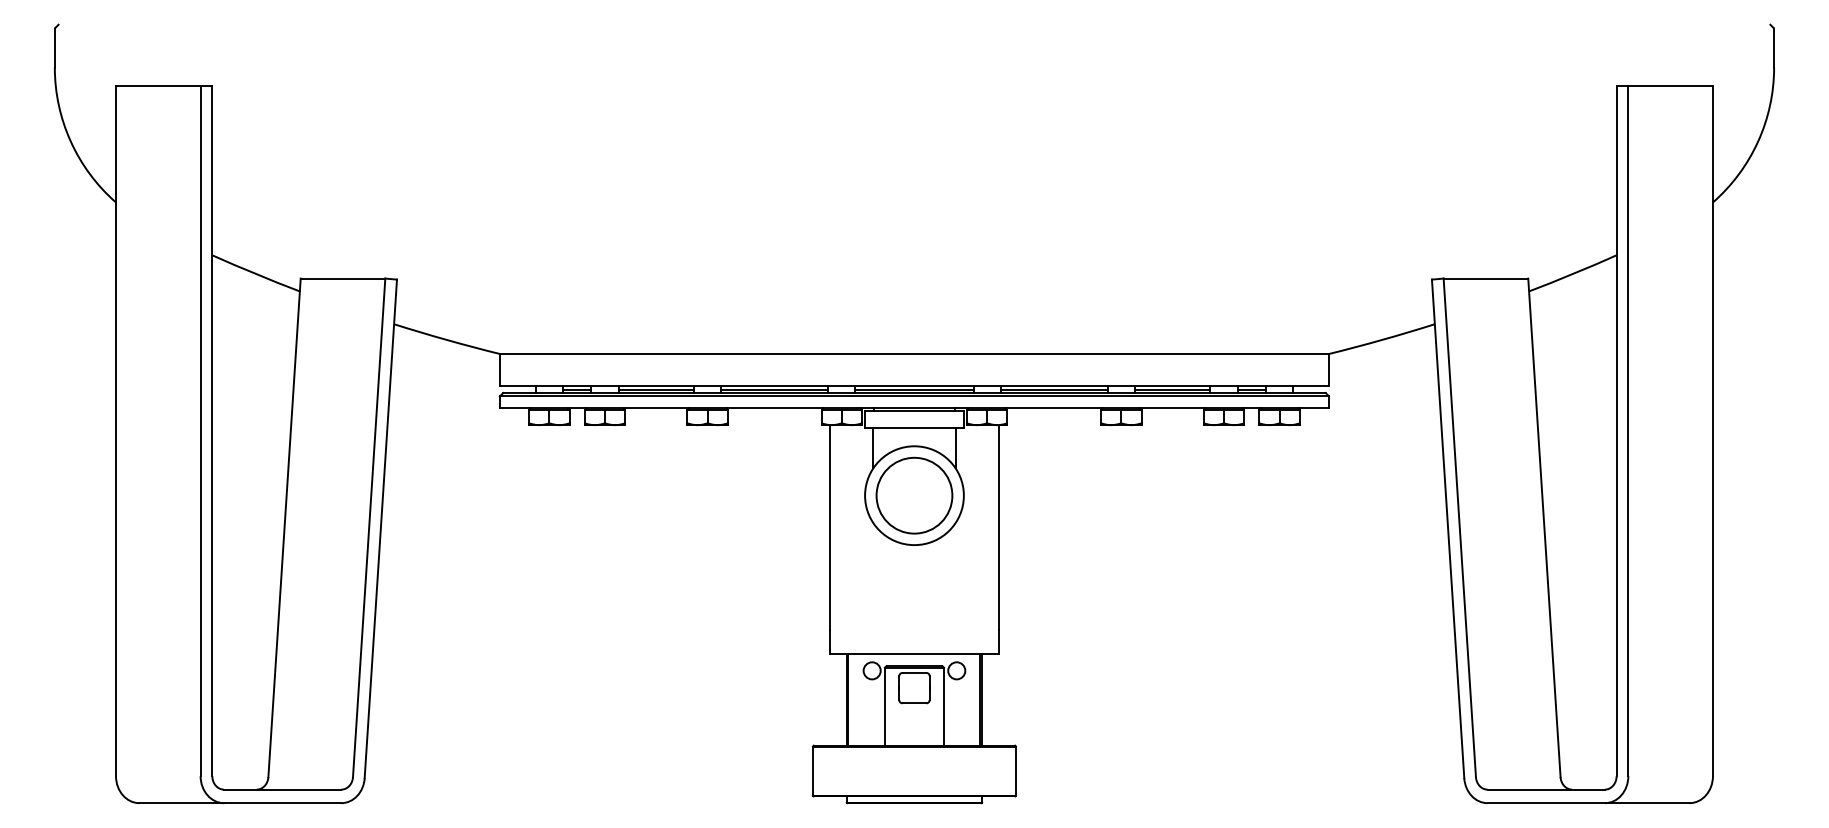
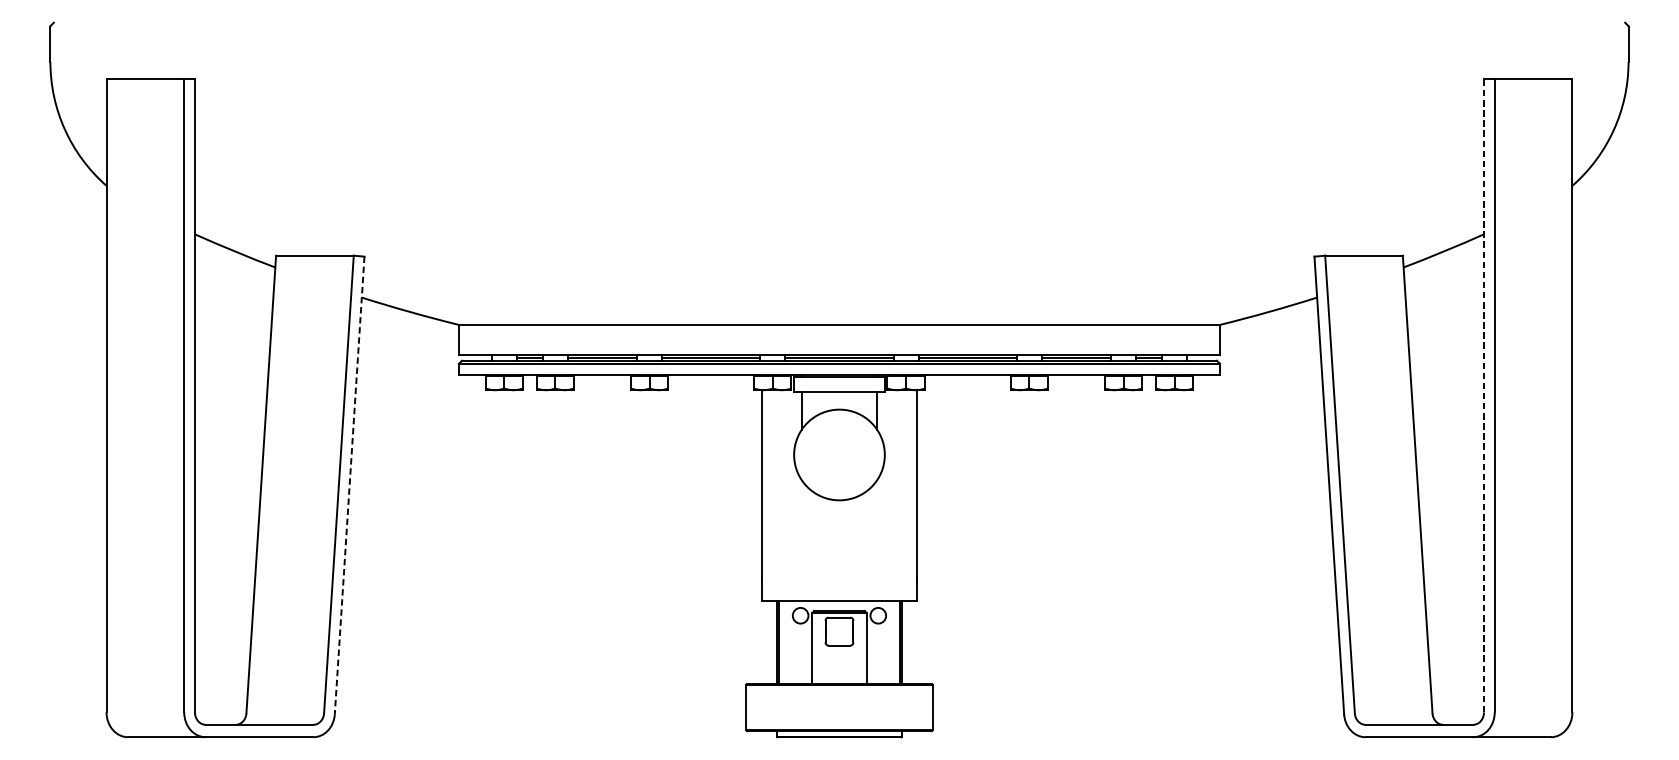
line: (1616, 430) -> (1483, 395), solid -> dashed
circle: (914, 495) -> (839, 454), removed
line: (380, 528) -> (349, 485), solid -> dashed

